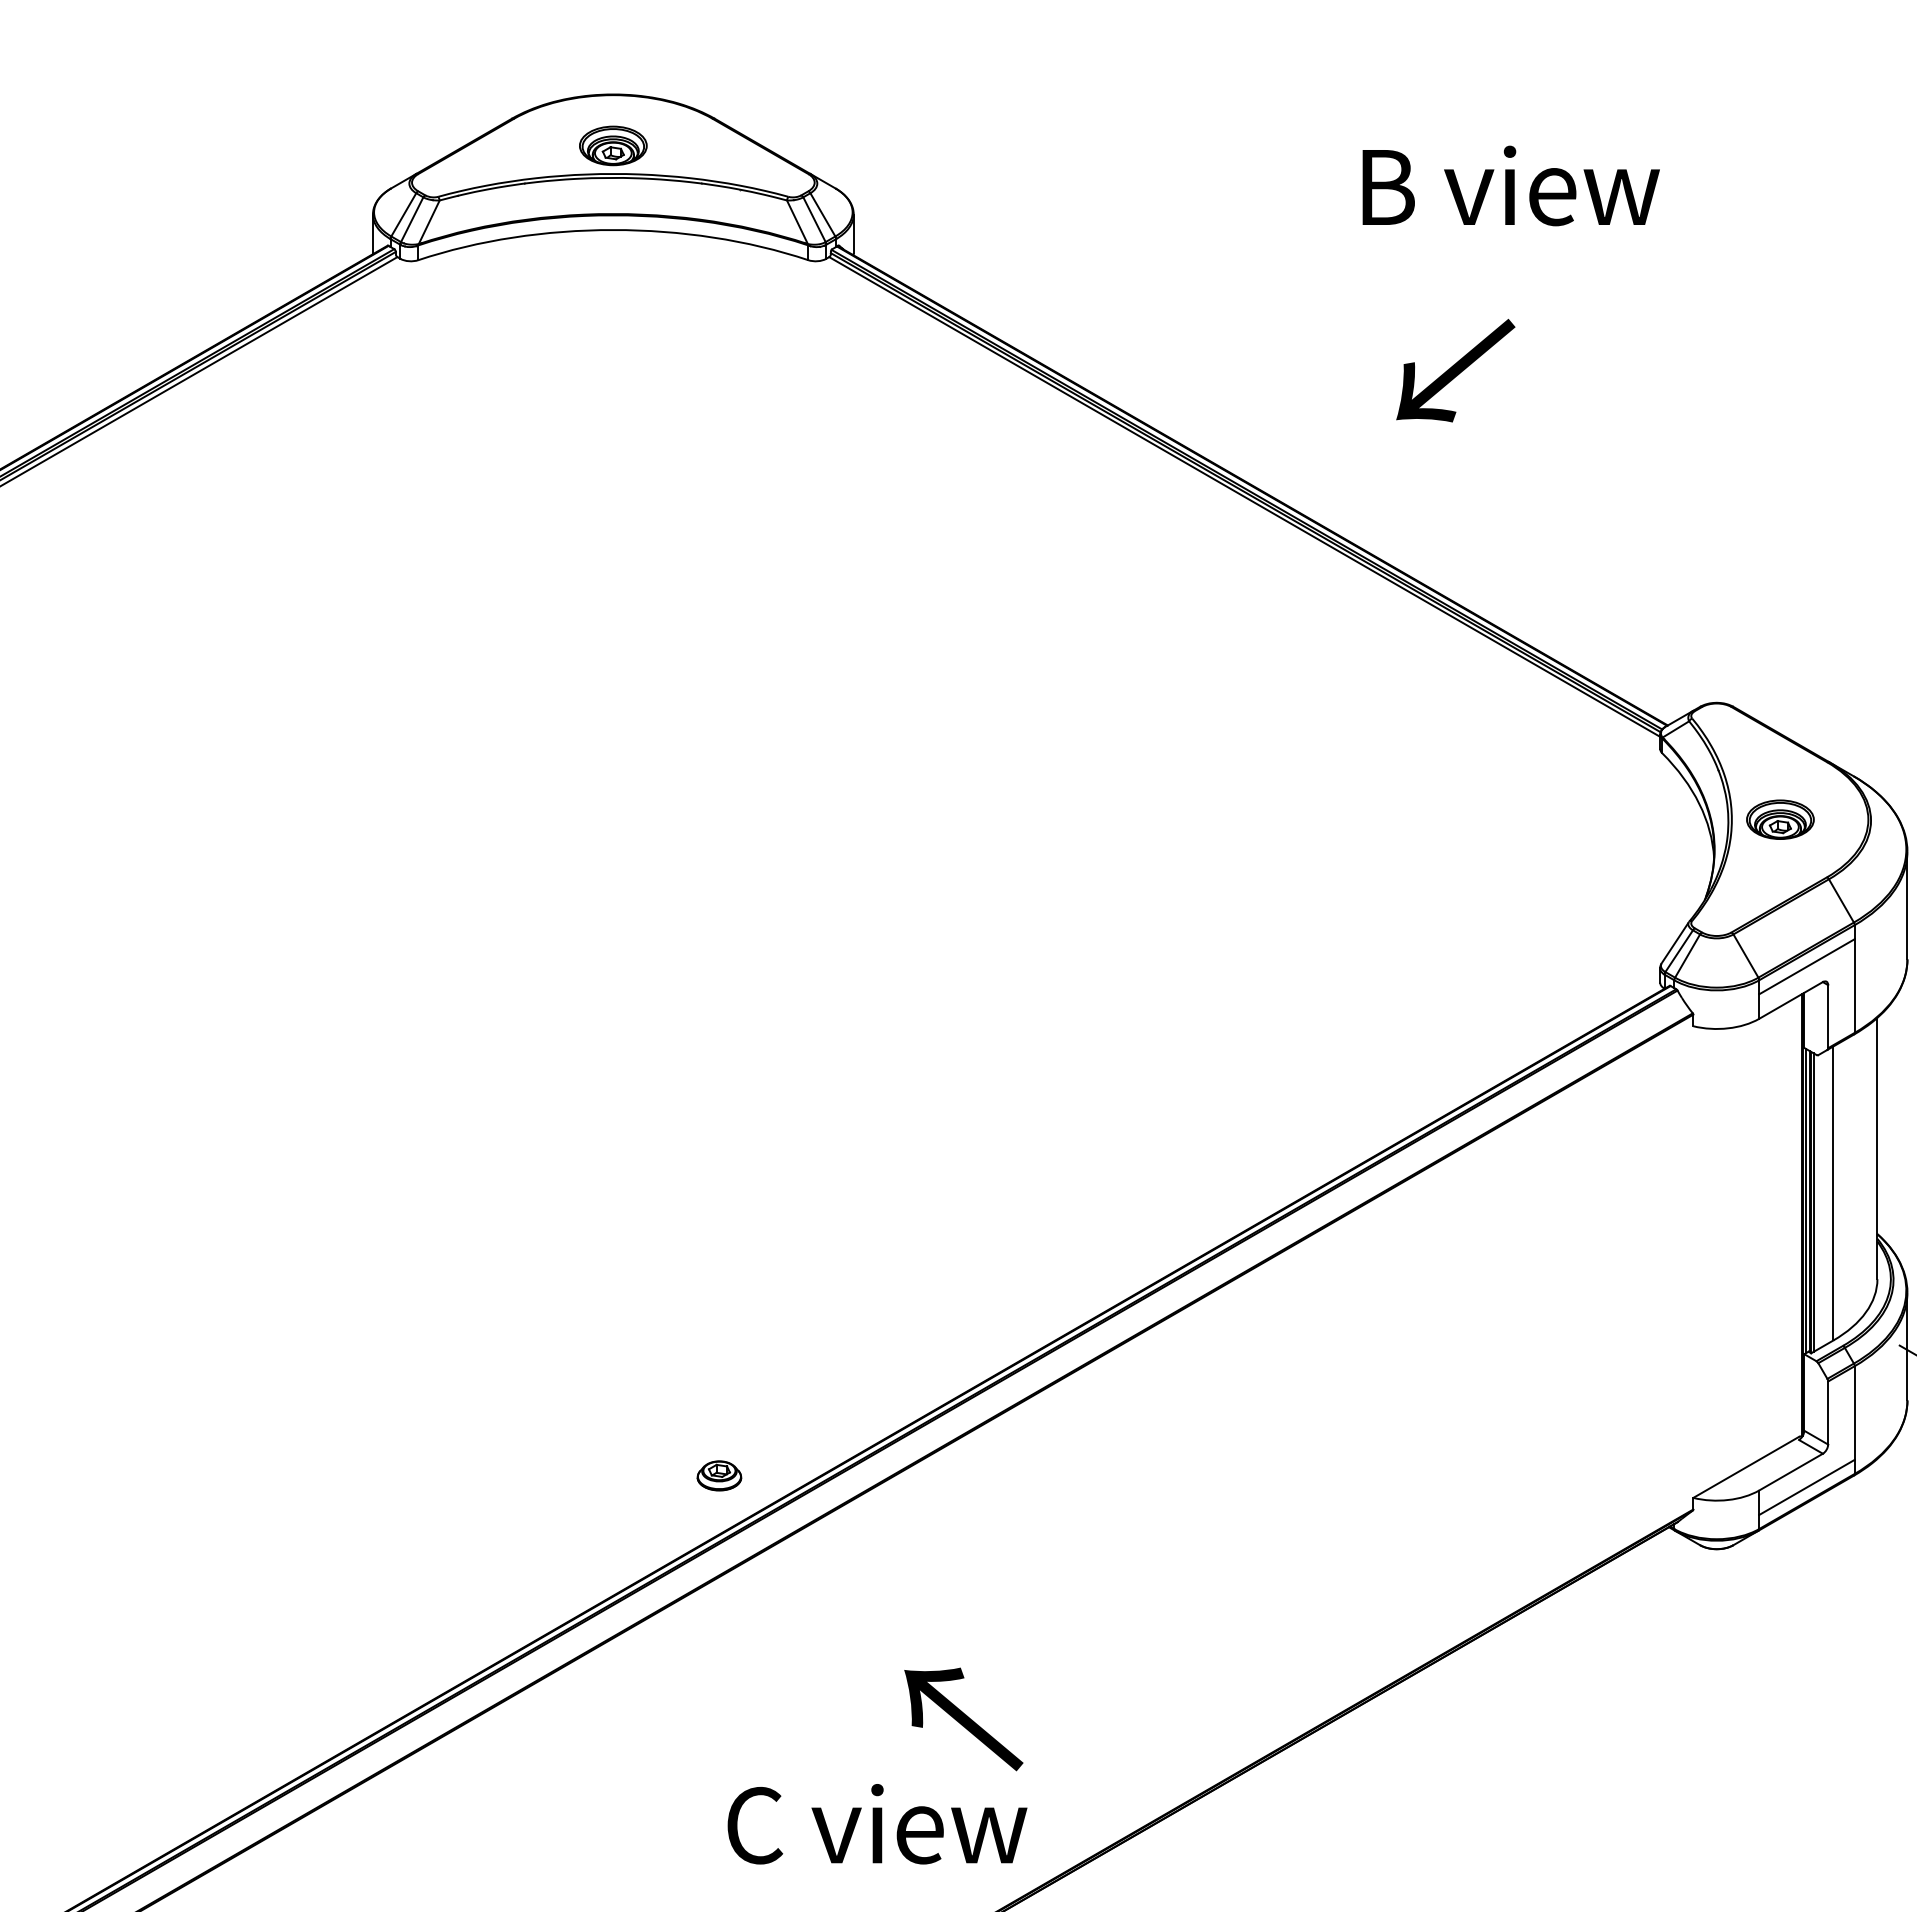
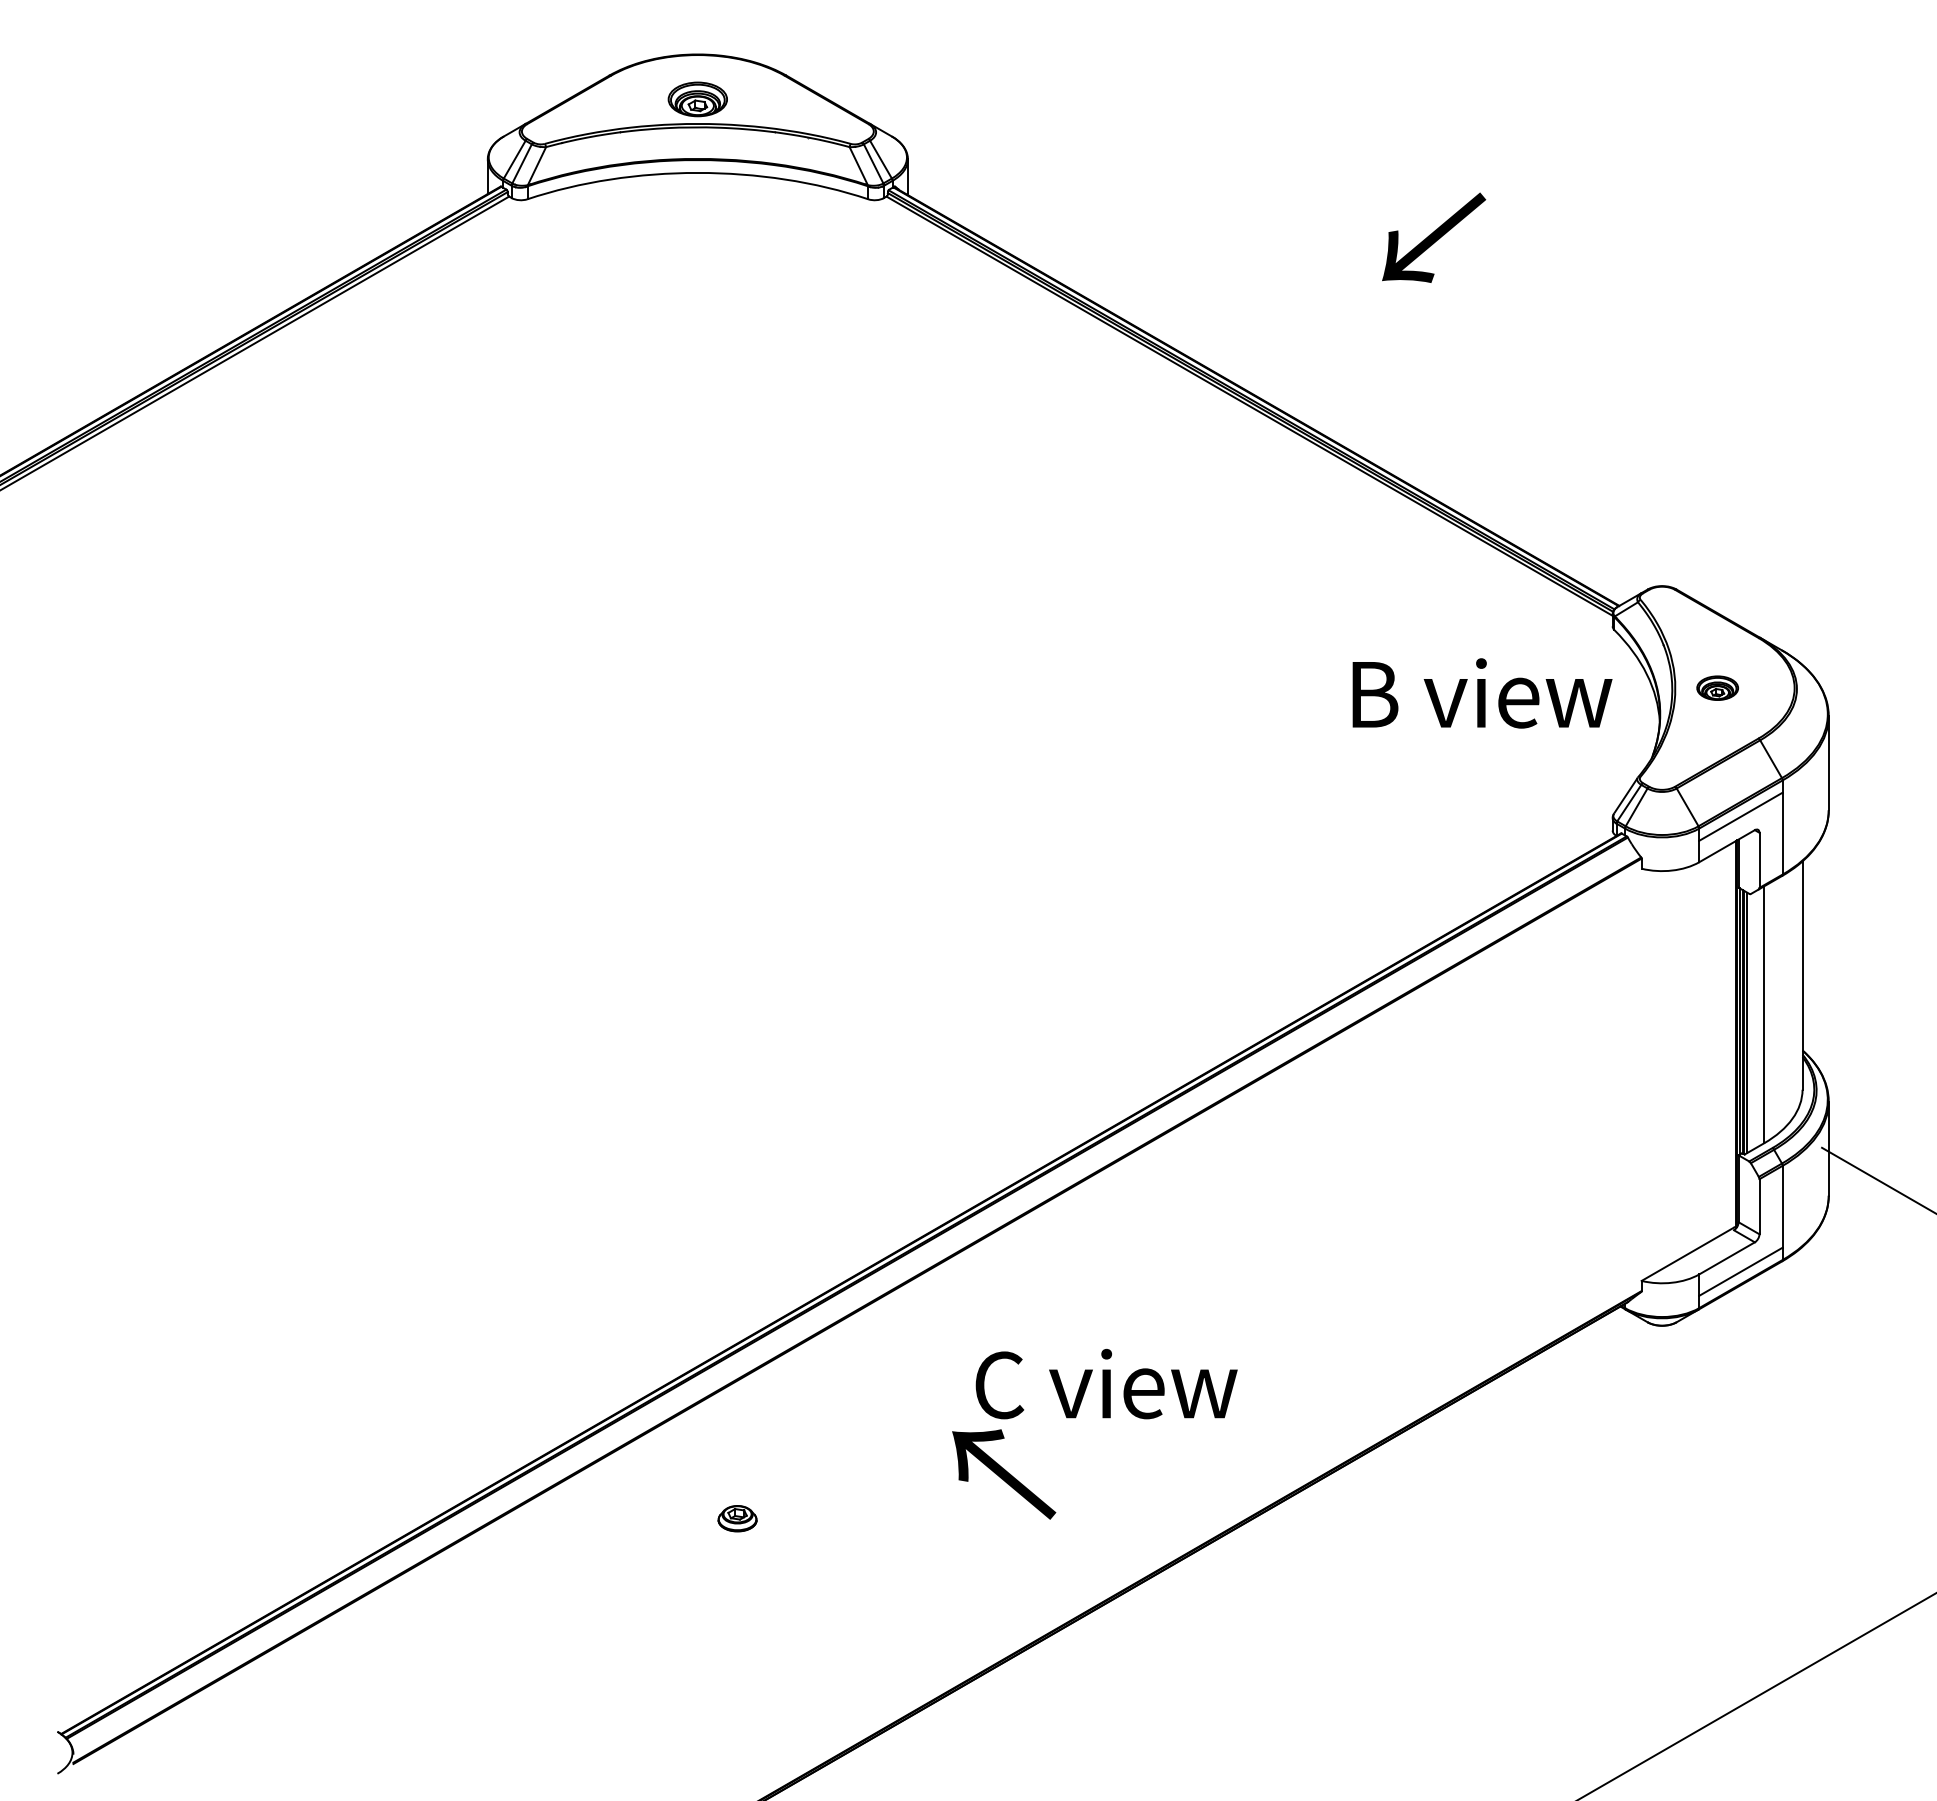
text: (1511, 186) -> (1482, 693), moved
text: (1456, 370) -> (1434, 237), moved
part: (1780, 818) -> (1717, 687), size x0.7
part: (719, 1475) -> (737, 1518), moved
text: (877, 1823) -> (1106, 1383), moved

